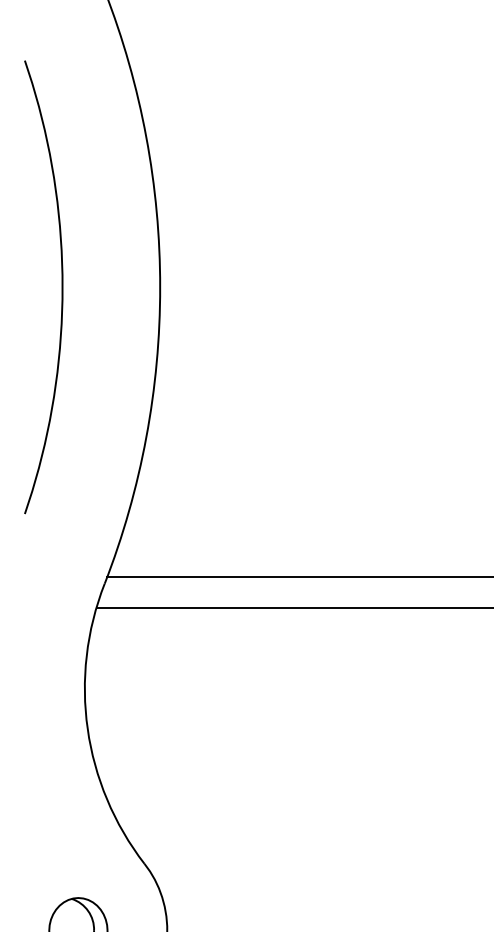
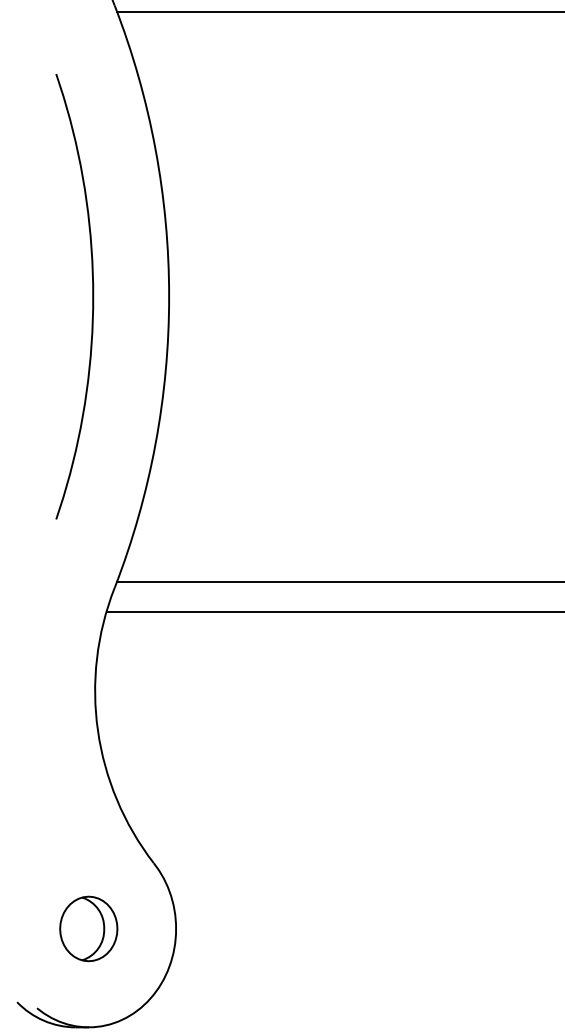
curve: (61, 287) -> (92, 296), moved

